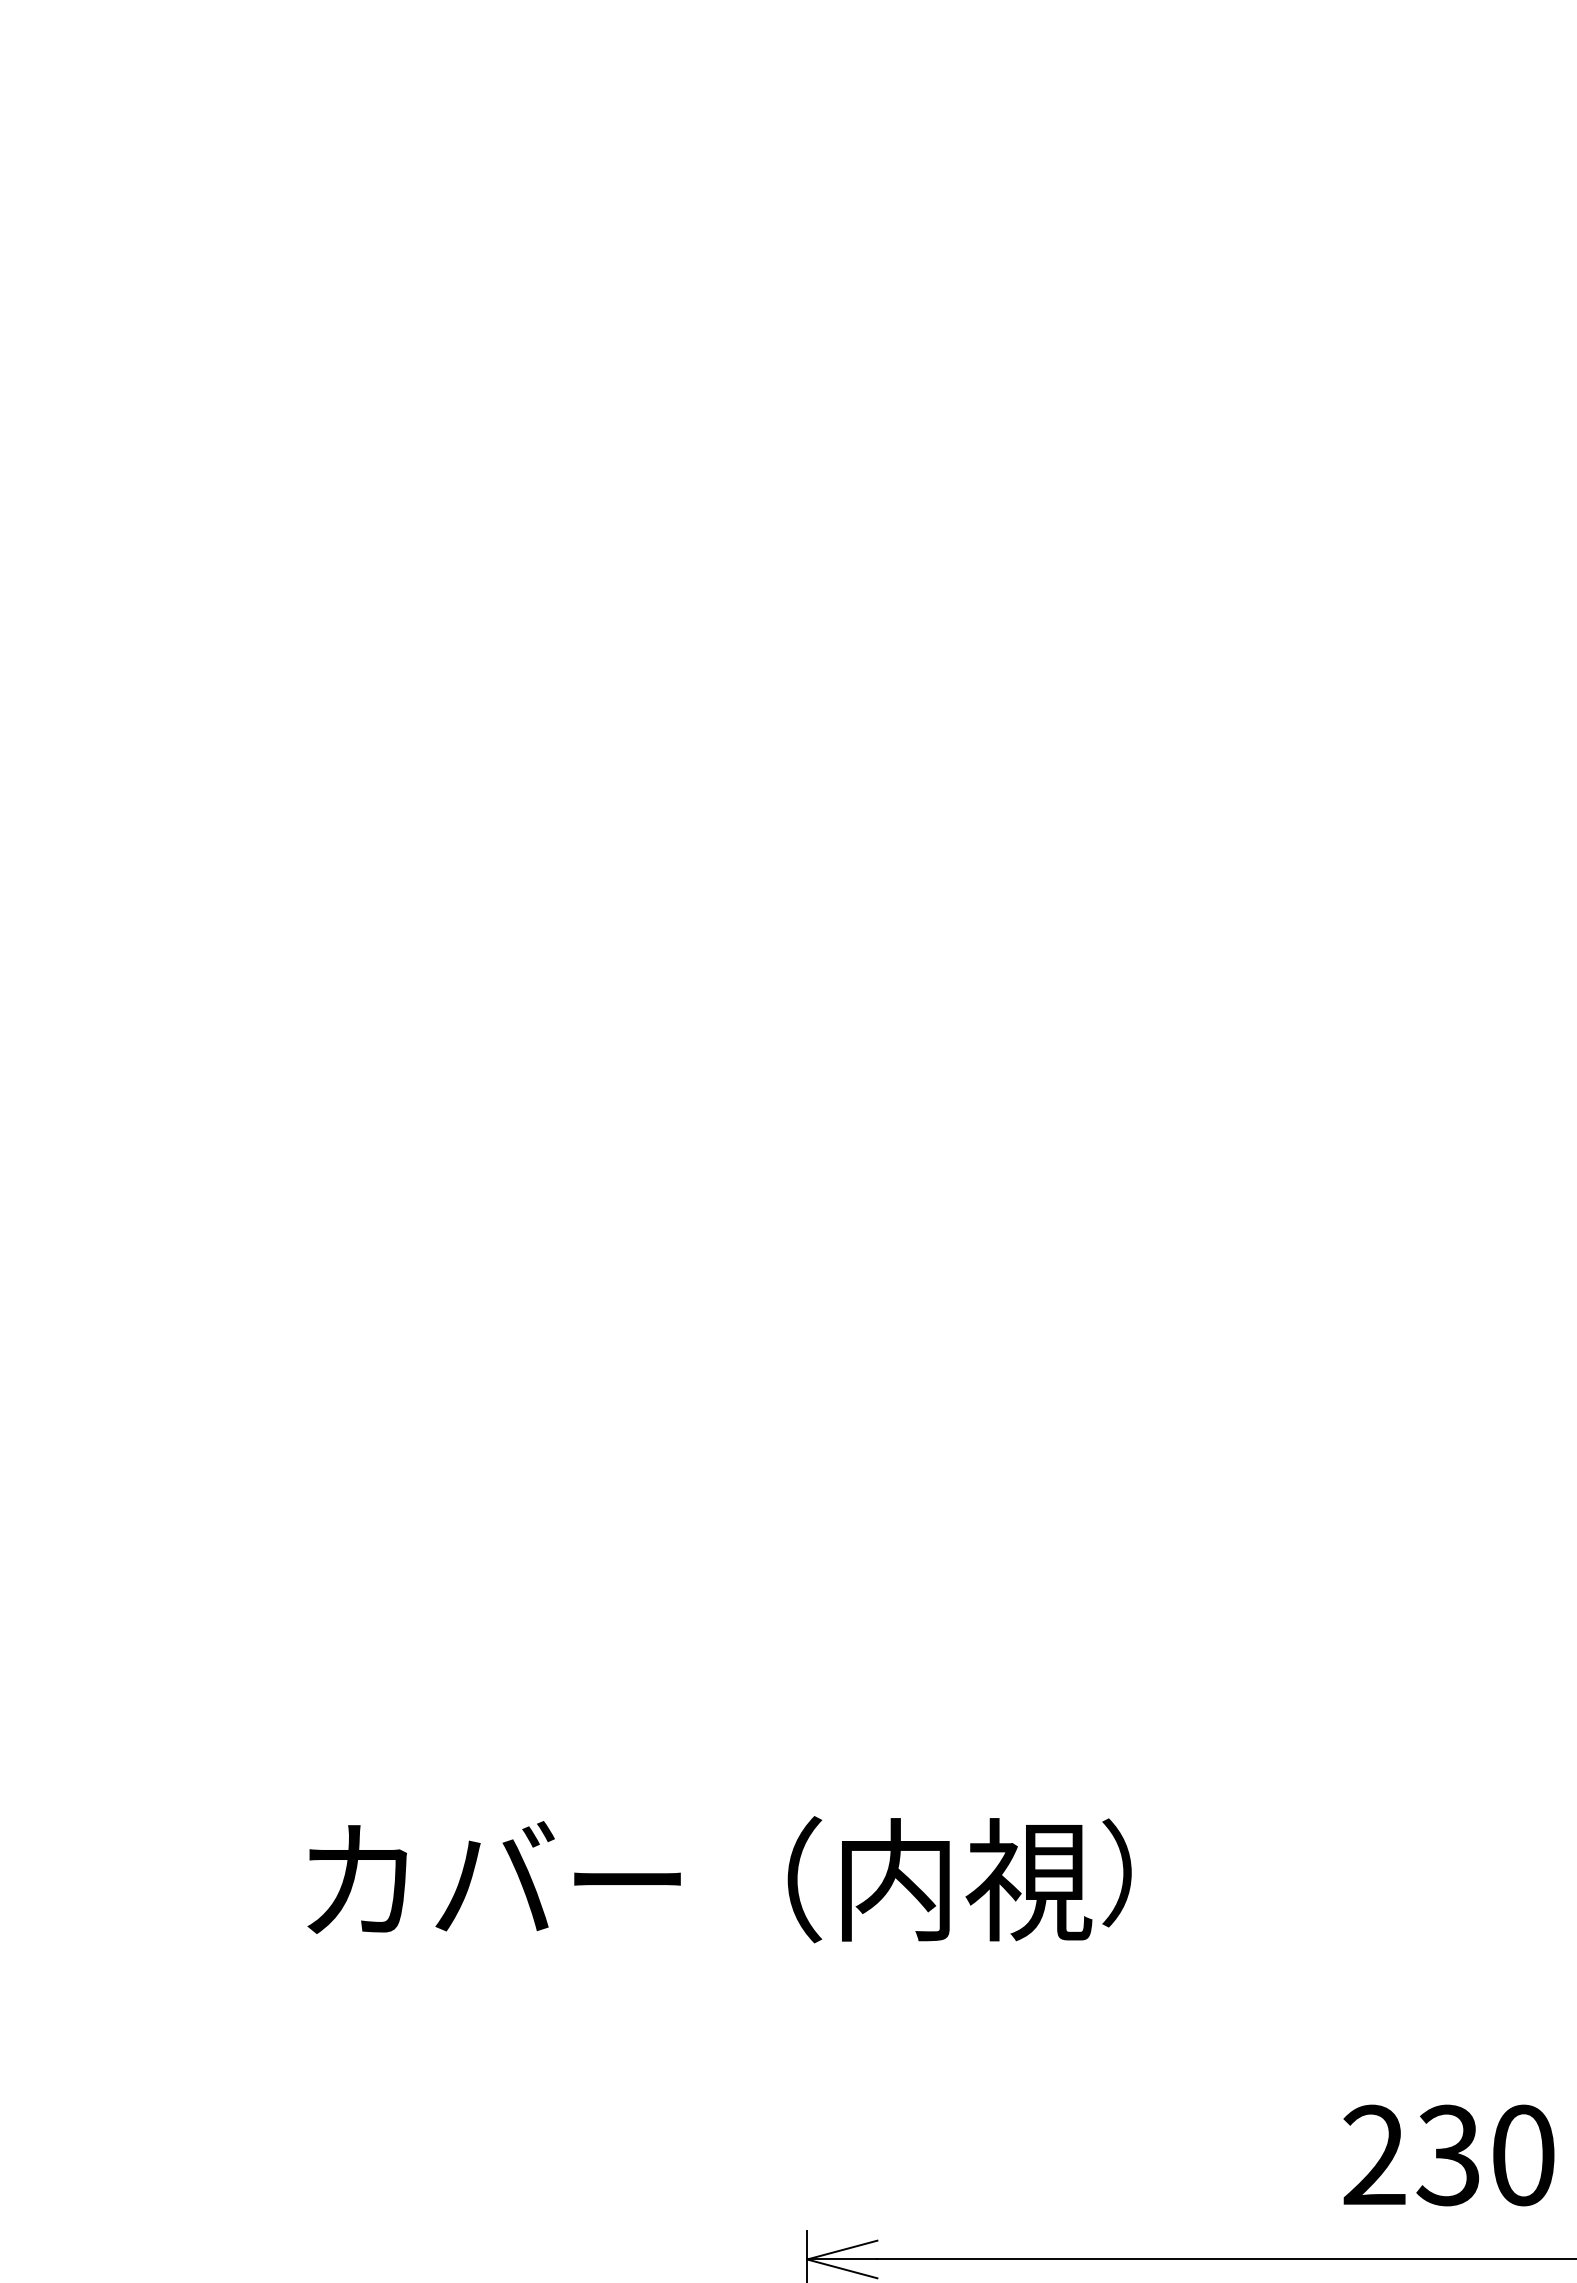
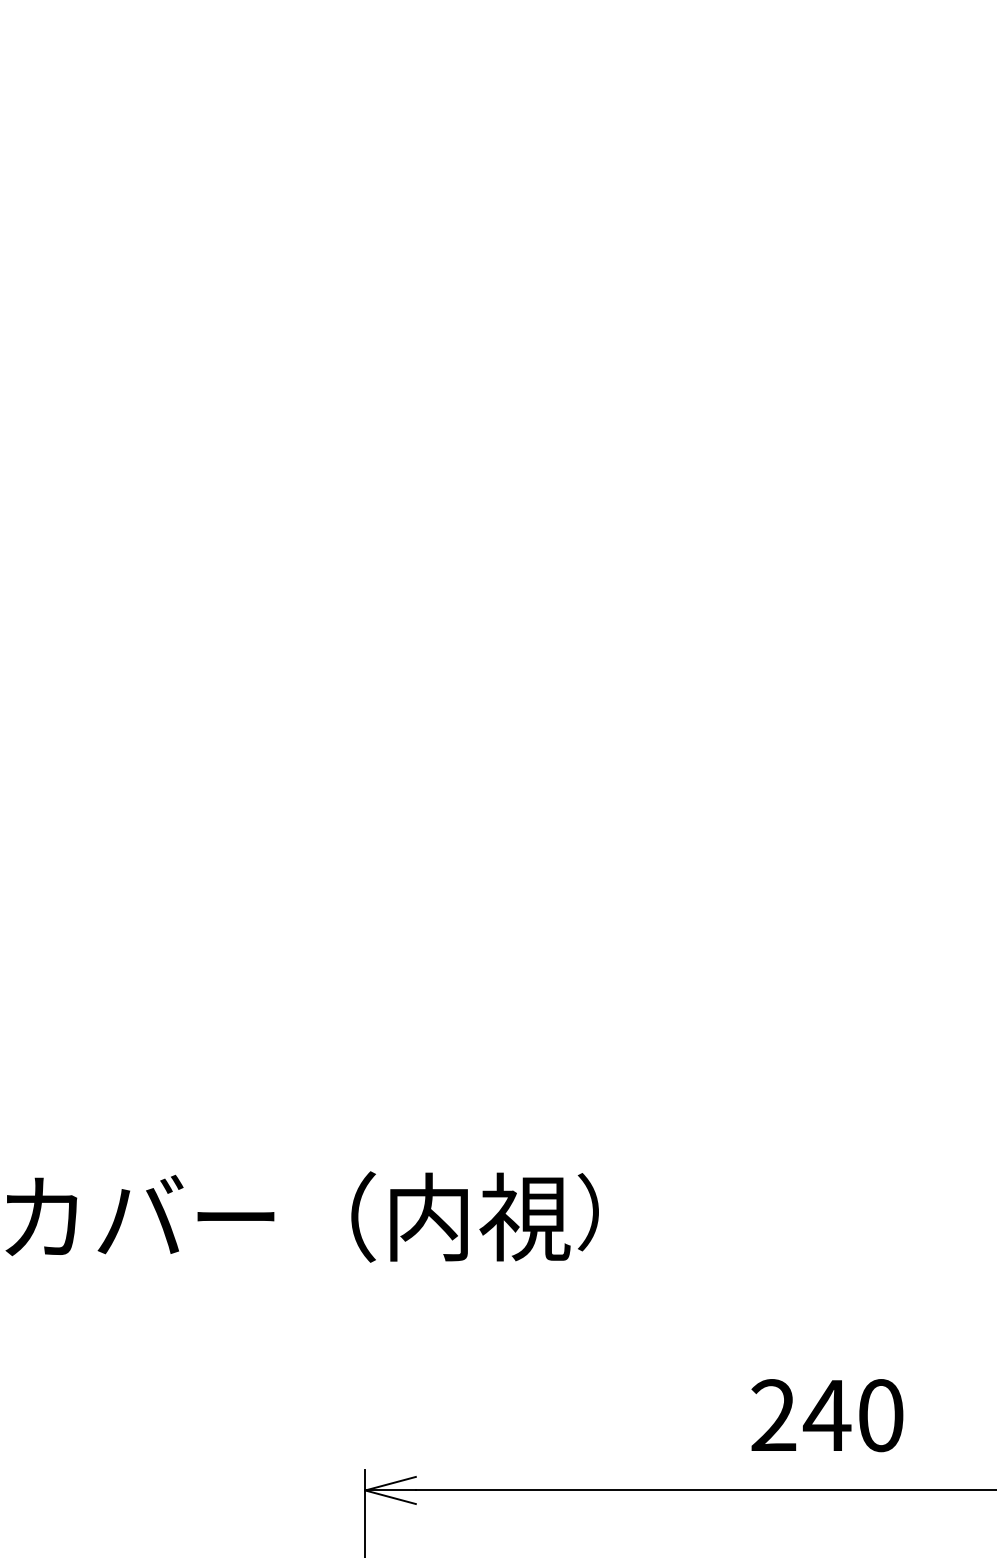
text: (1448, 2155) -> (827, 1415), 230 -> 240

